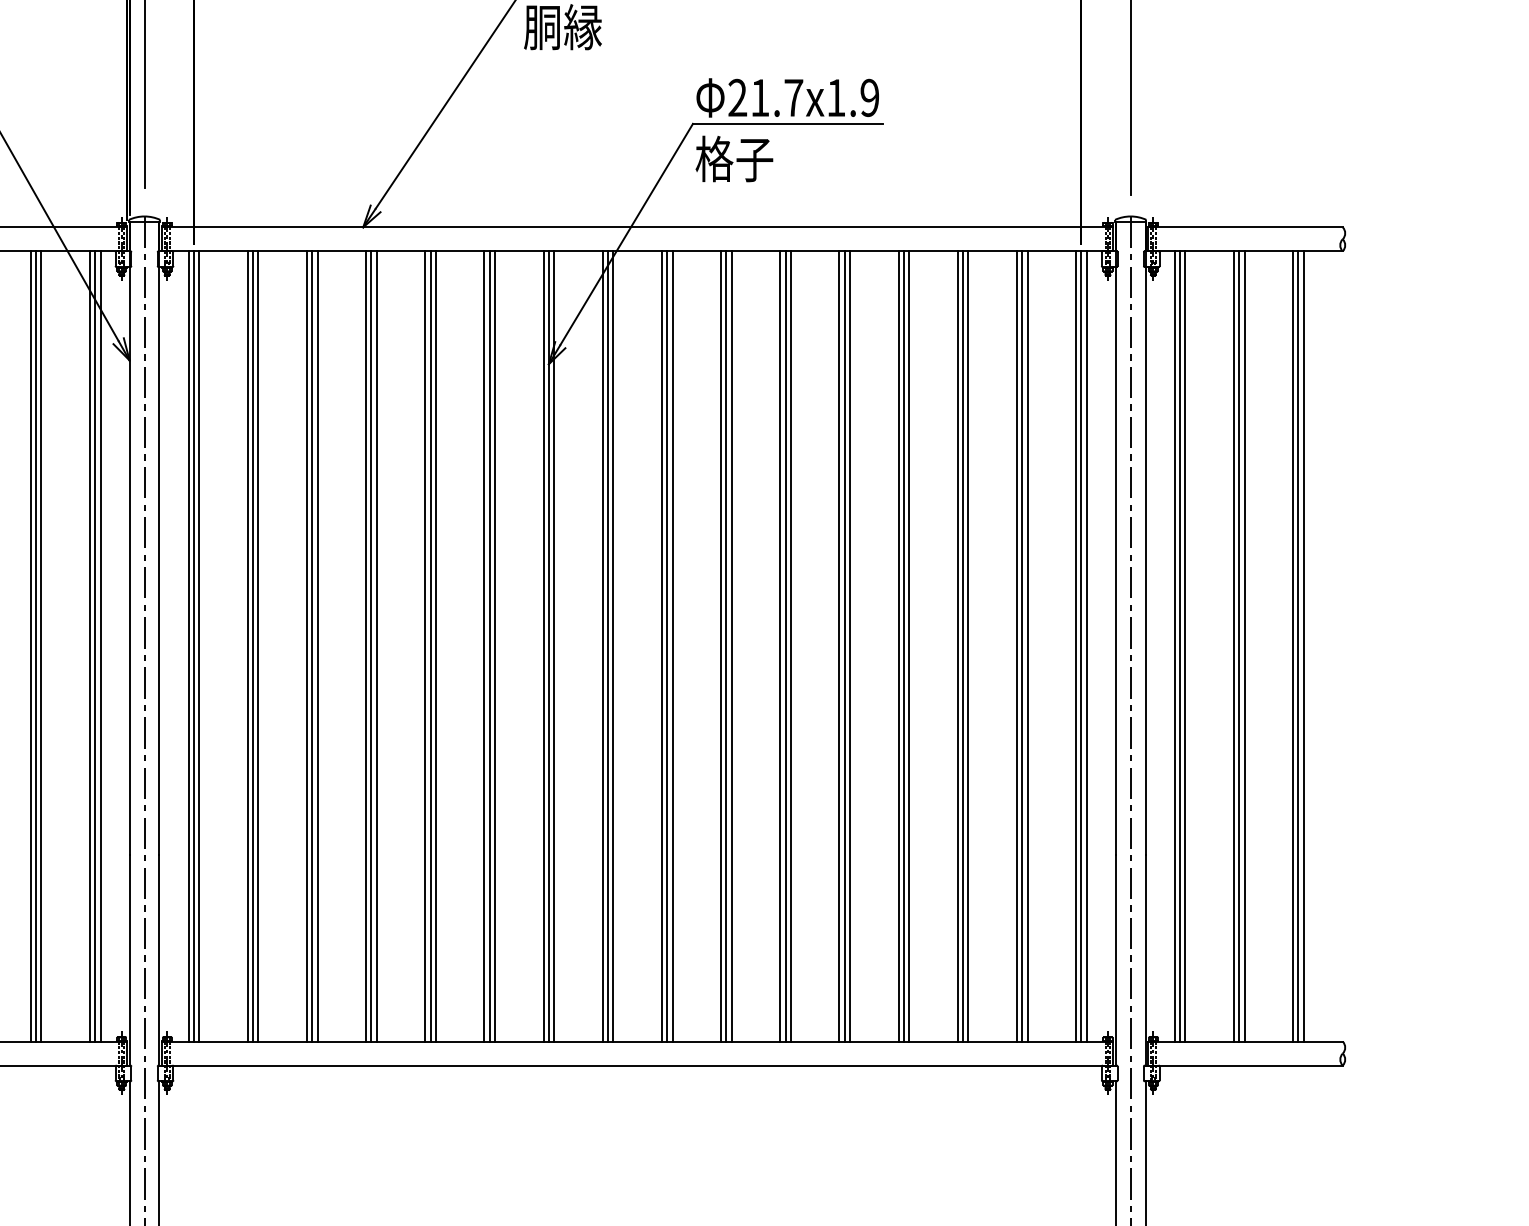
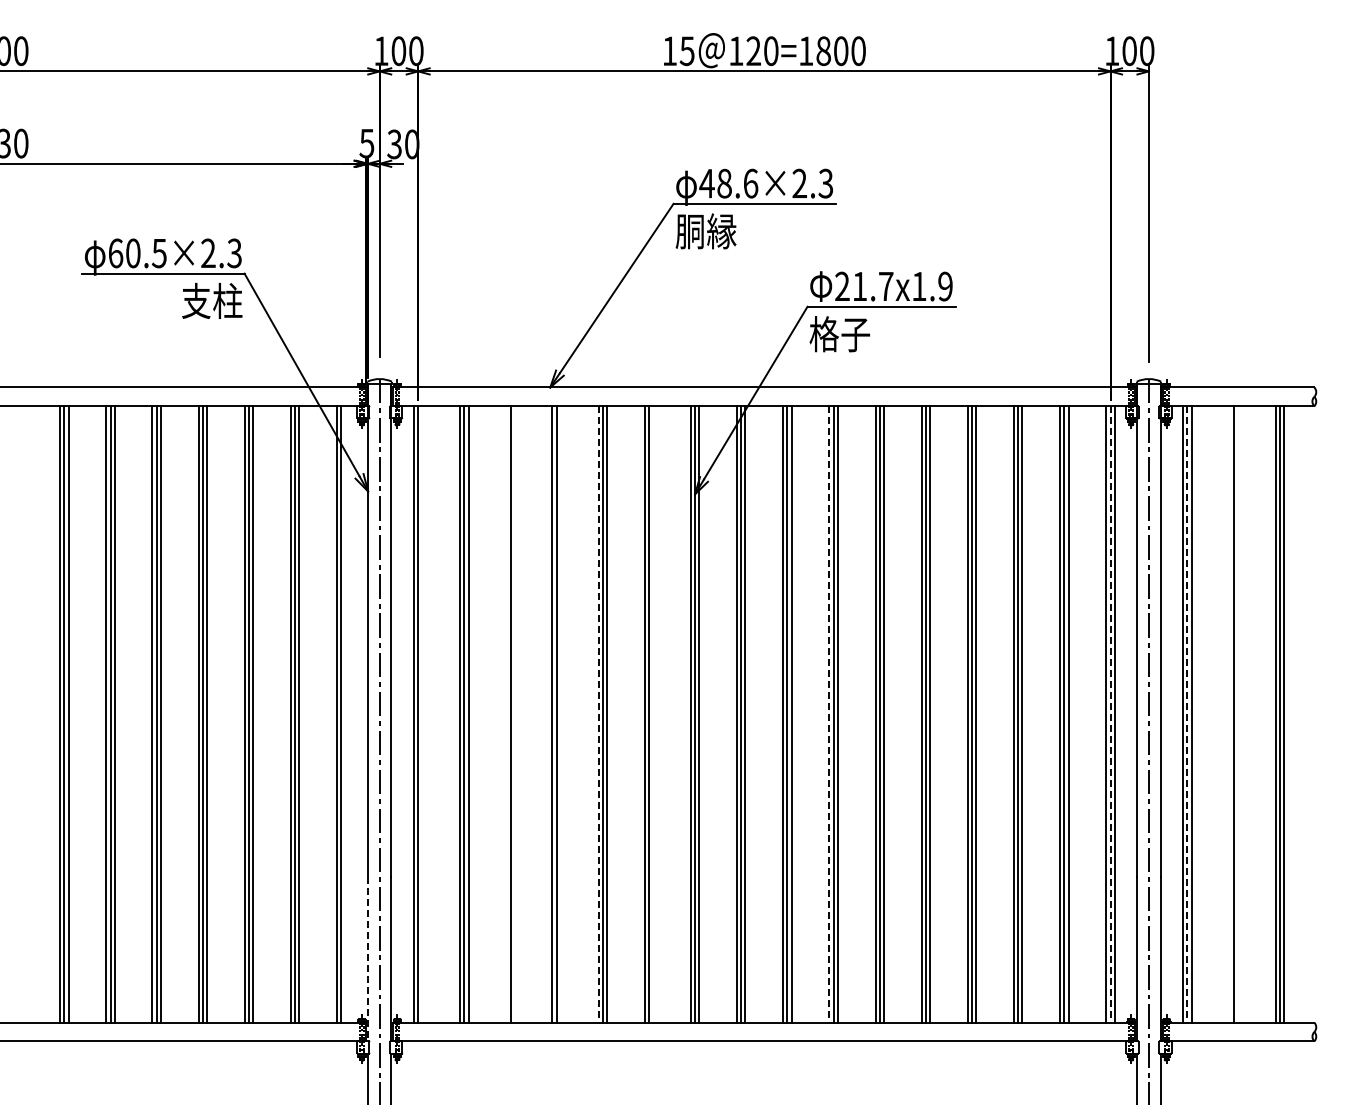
line: (100, 646) -> (345, 714), removed
line: (199, 646) -> (422, 714), removed
line: (307, 646) -> (506, 714), removed
line: (317, 646) -> (514, 714), removed
line: (376, 646) -> (560, 714), removed
line: (425, 646) -> (598, 714), solid -> dashed
line: (495, 646) -> (653, 714), removed
line: (721, 646) -> (829, 714), solid -> dashed
line: (1081, 646) -> (1110, 714), solid -> dashed
line: (1180, 646) -> (1187, 714), solid -> dashed
line: (1233, 646) -> (1229, 714), removed
line: (1244, 646) -> (1237, 714), removed
line: (130, 960) -> (368, 959), solid -> dashed

